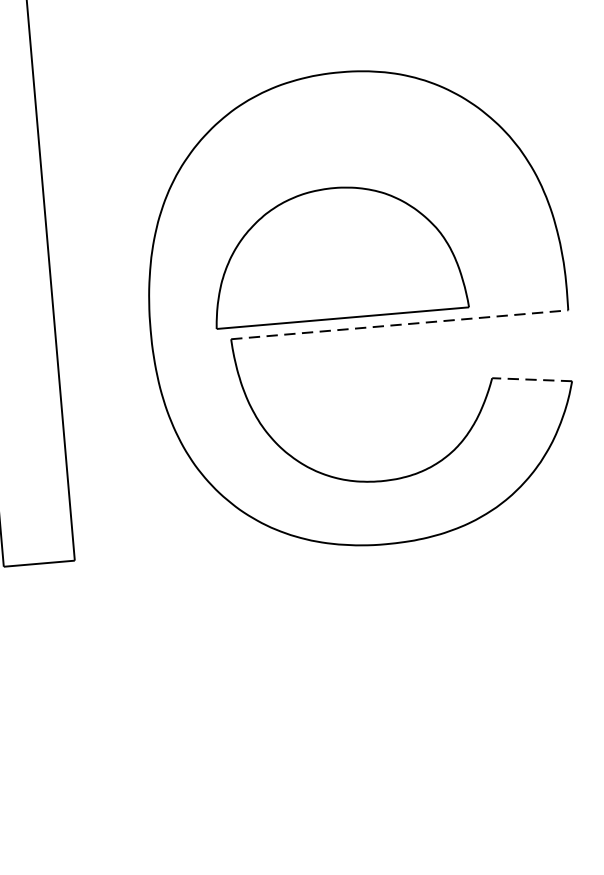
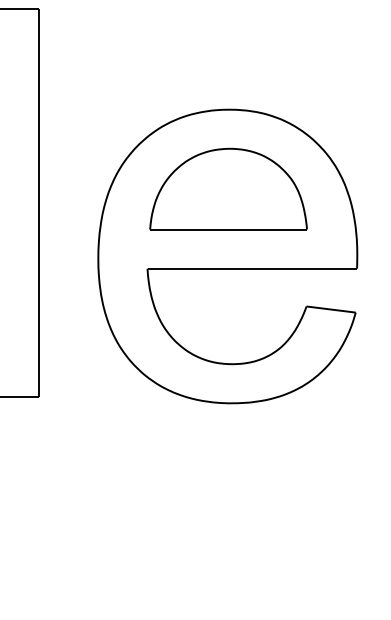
part: (337, 252) -> (228, 188), moved
line: (399, 324) -> (252, 268), dashed -> solid
line: (532, 379) -> (331, 309), dashed -> solid

